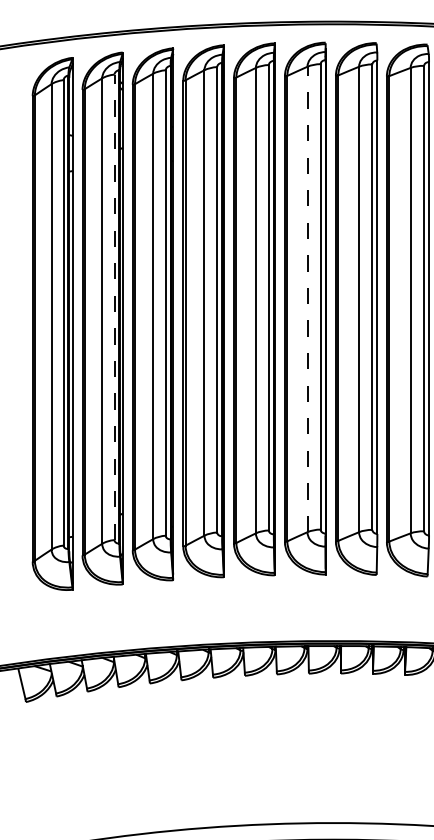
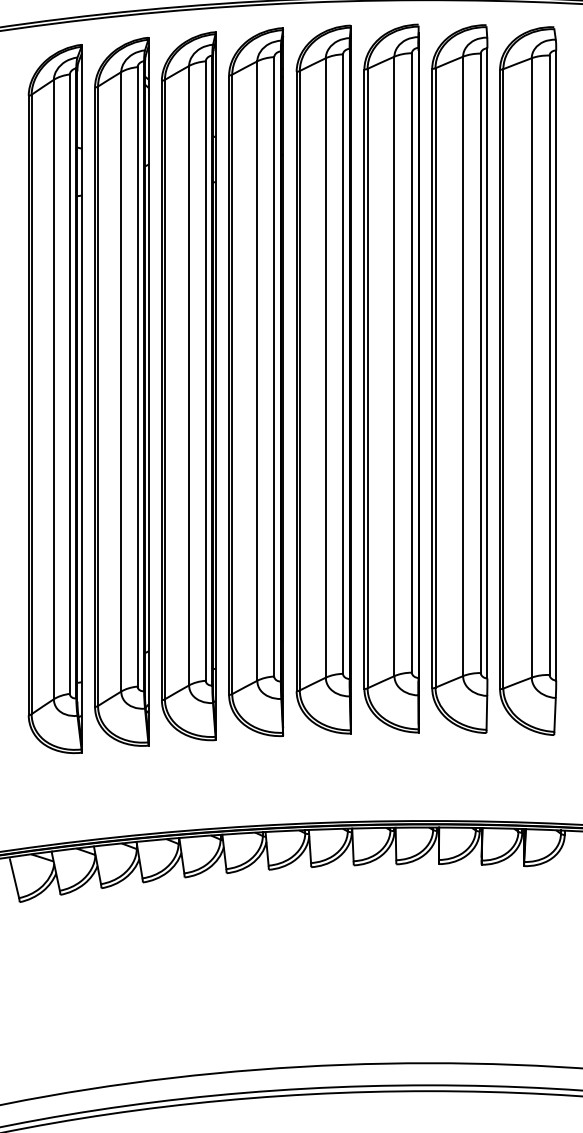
line: (307, 299) -> (394, 366), dashed -> solid
line: (114, 307) -> (137, 376), dashed -> solid

